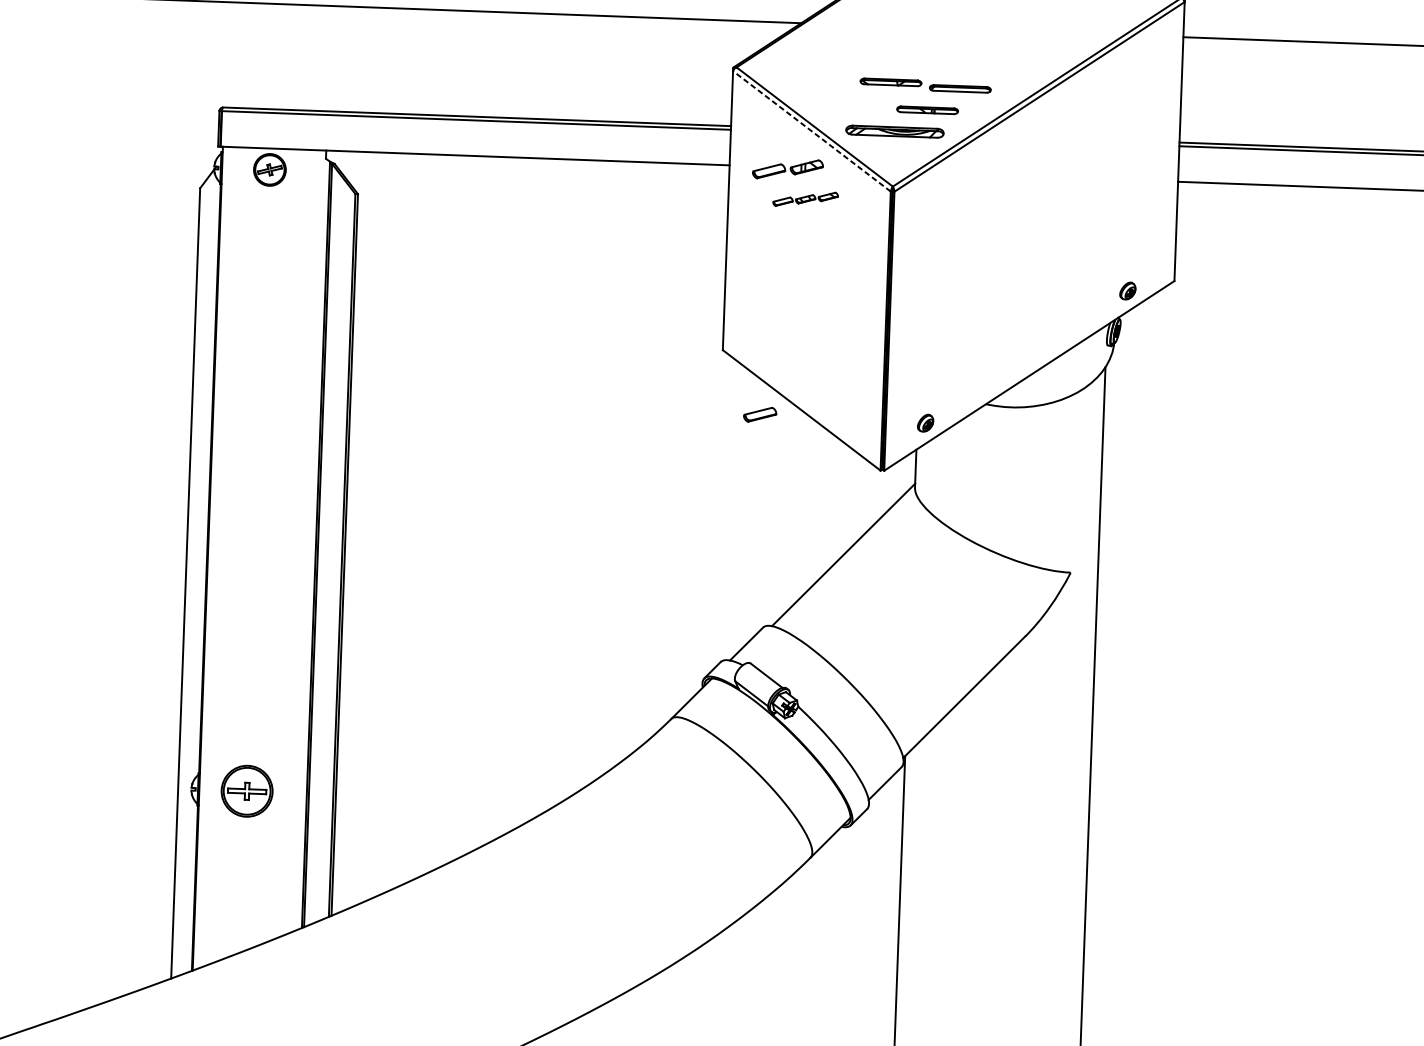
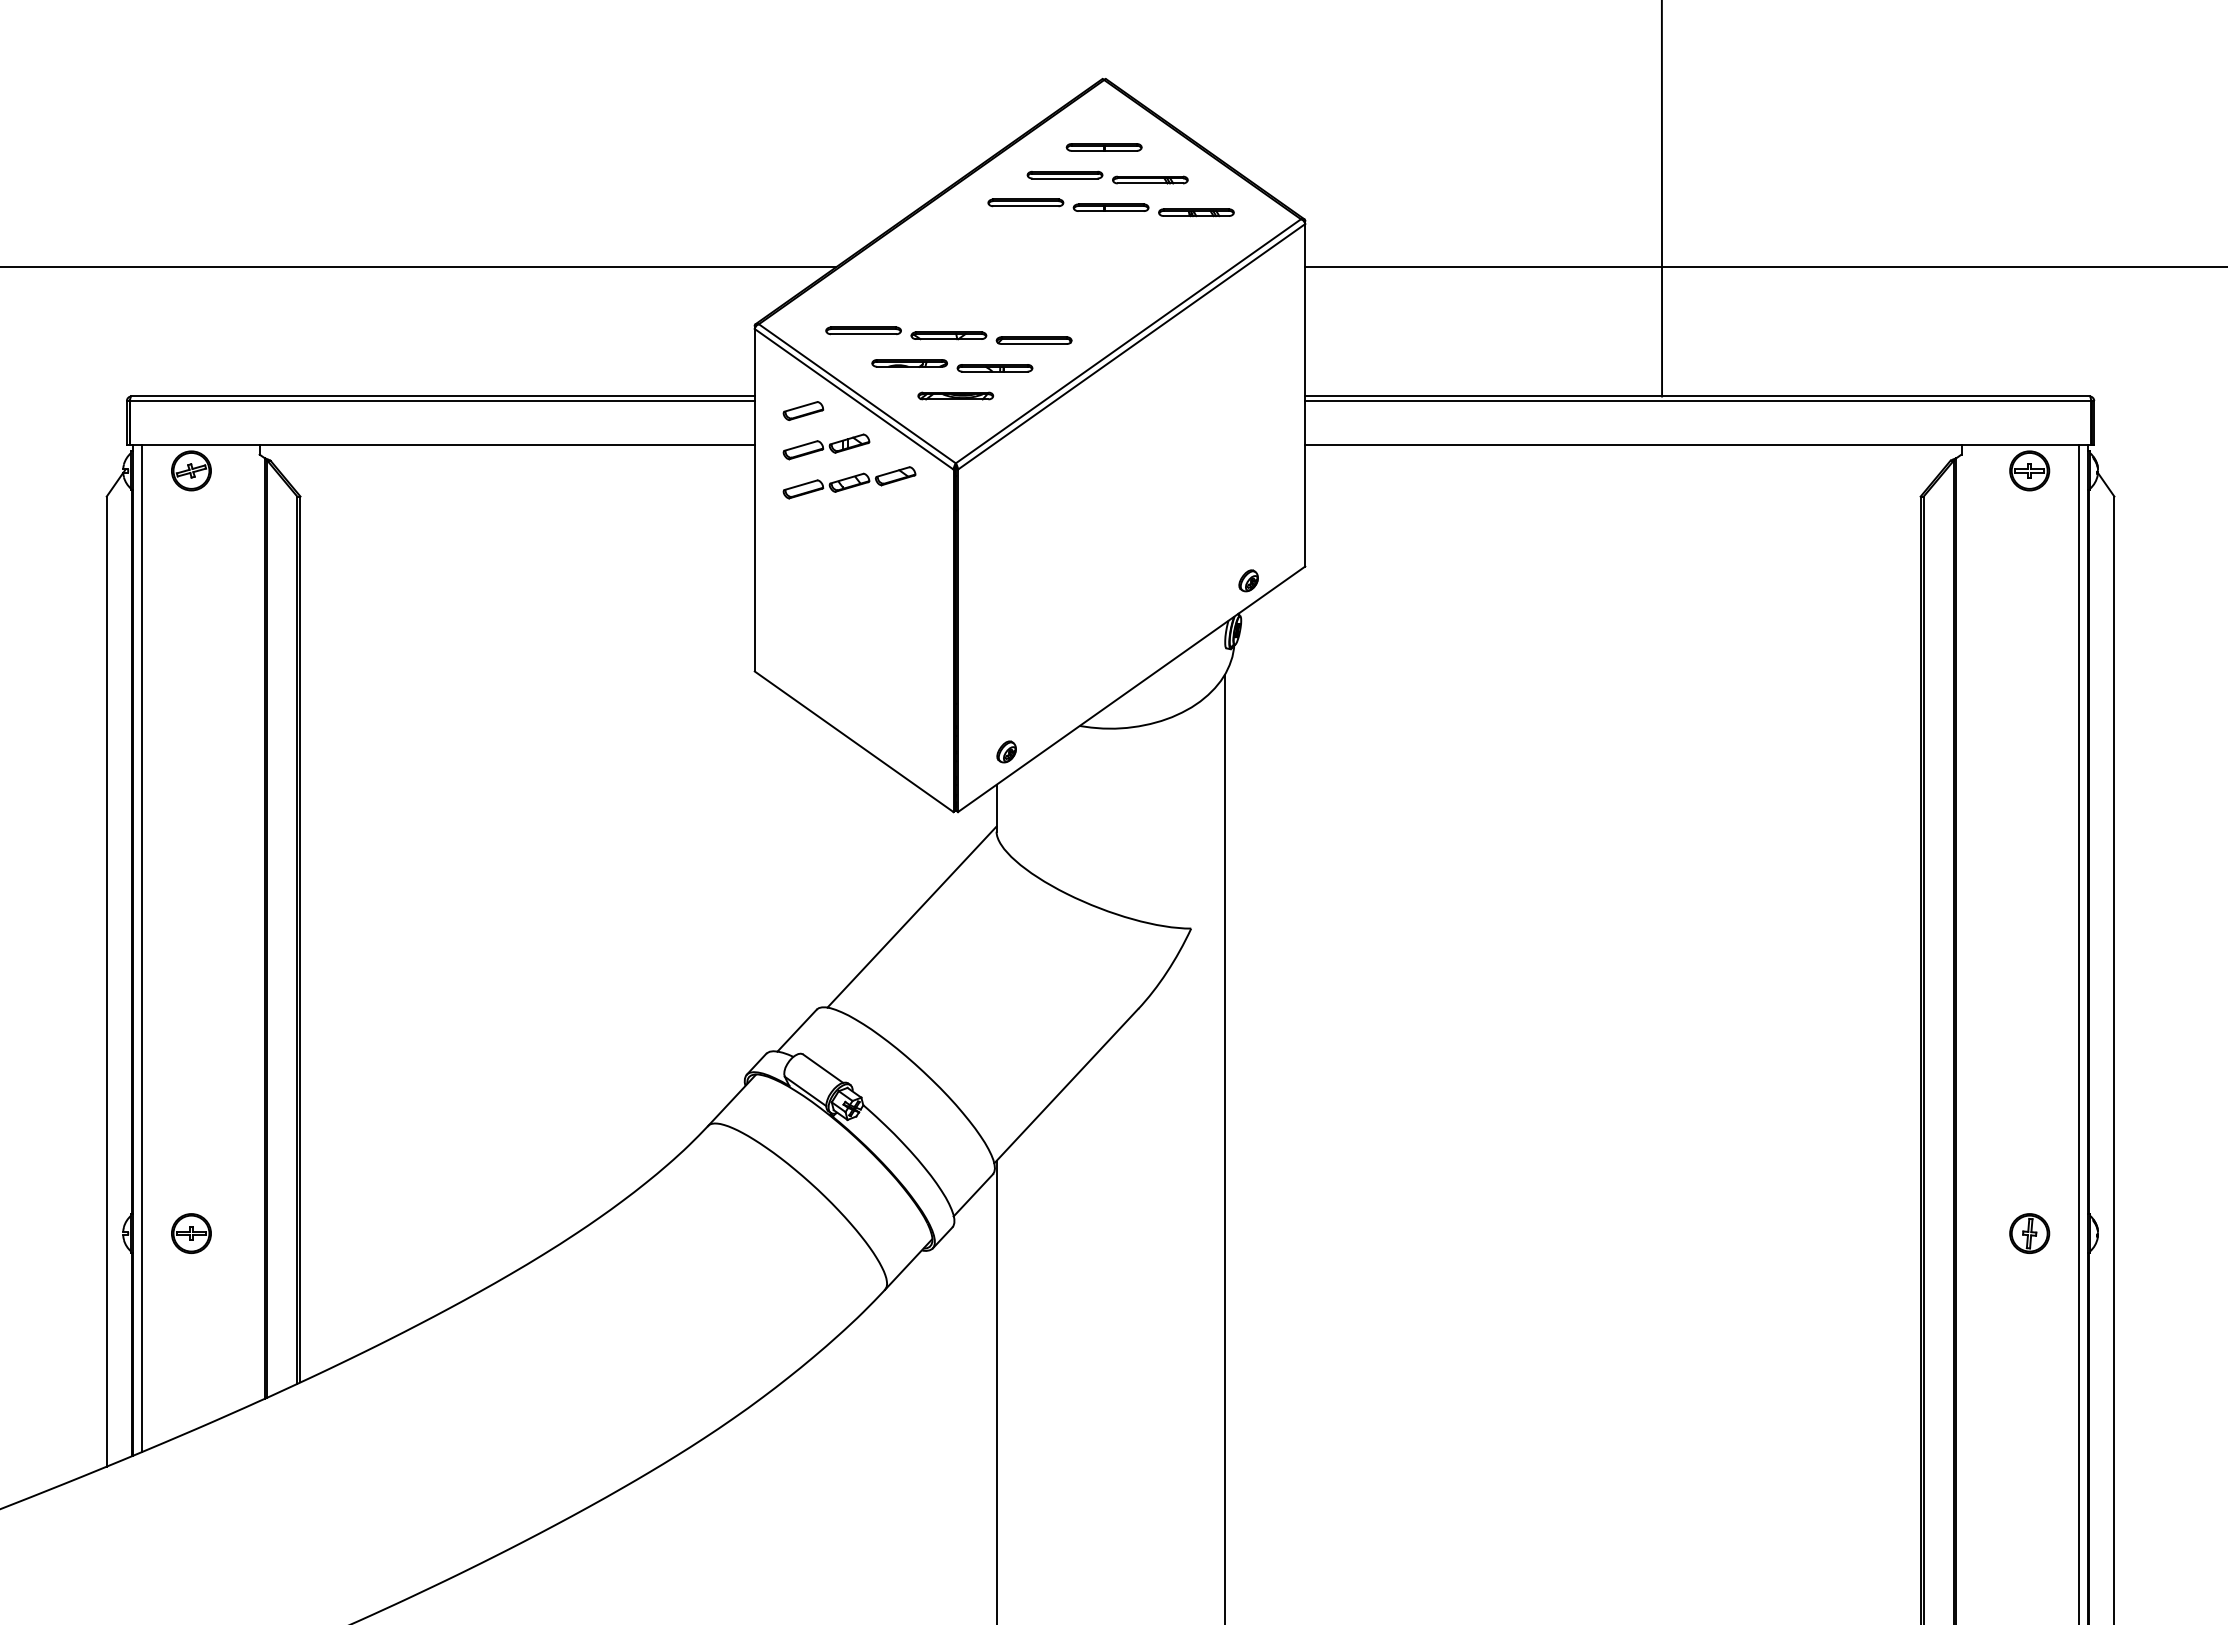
part: (821, 75) -> (863, 330), added
part: (858, 103) -> (909, 363), added
line: (812, 131) -> (854, 399), dashed -> solid
part: (894, 131) -> (955, 395), size x0.62
part: (805, 199) -> (849, 482), size x1.67
part: (760, 414) -> (803, 410), moved
line: (214, 557) -> (141, 948), added
part: (247, 791) -> (191, 1233), size x0.62

